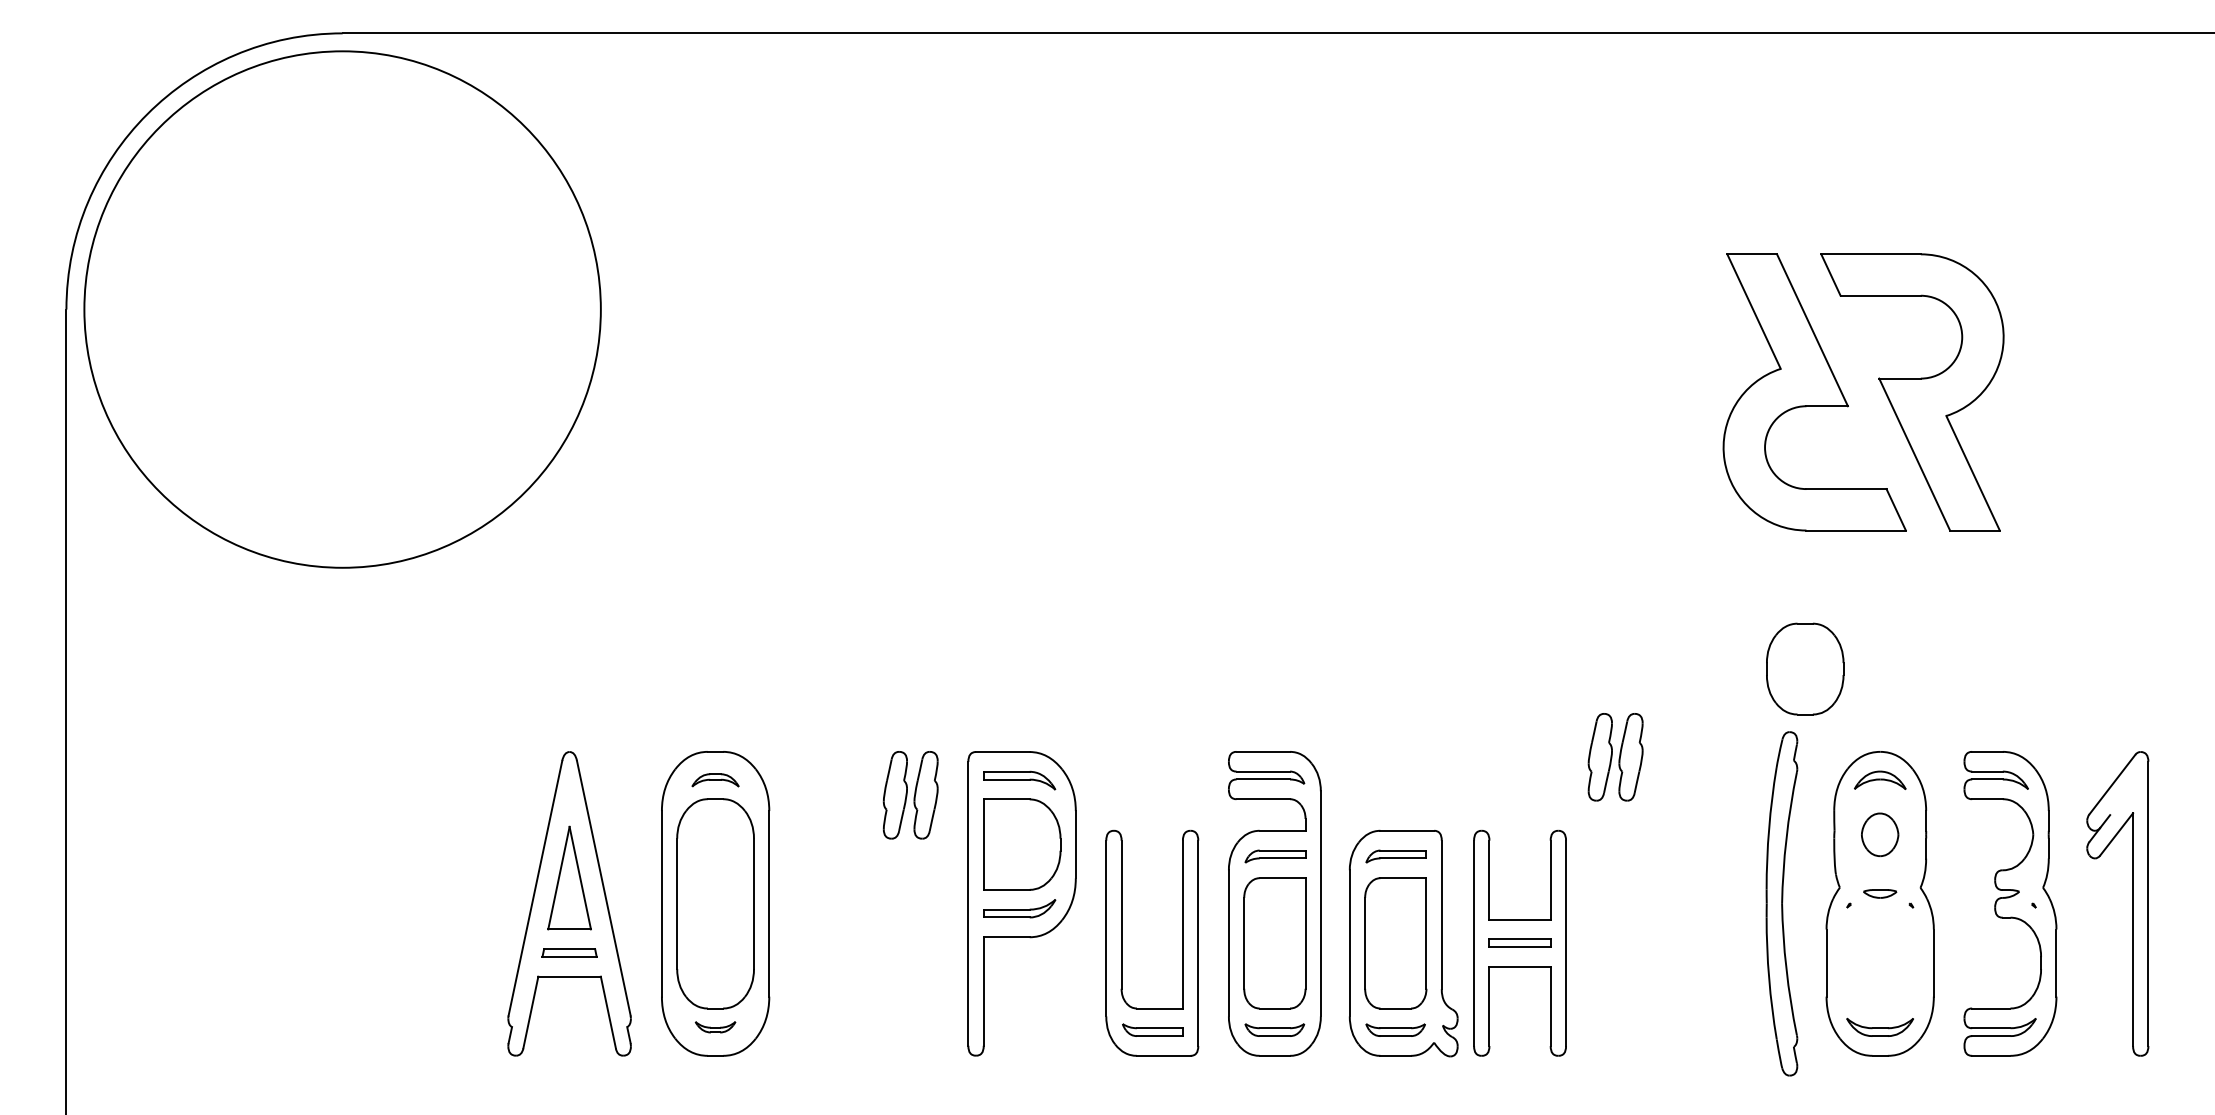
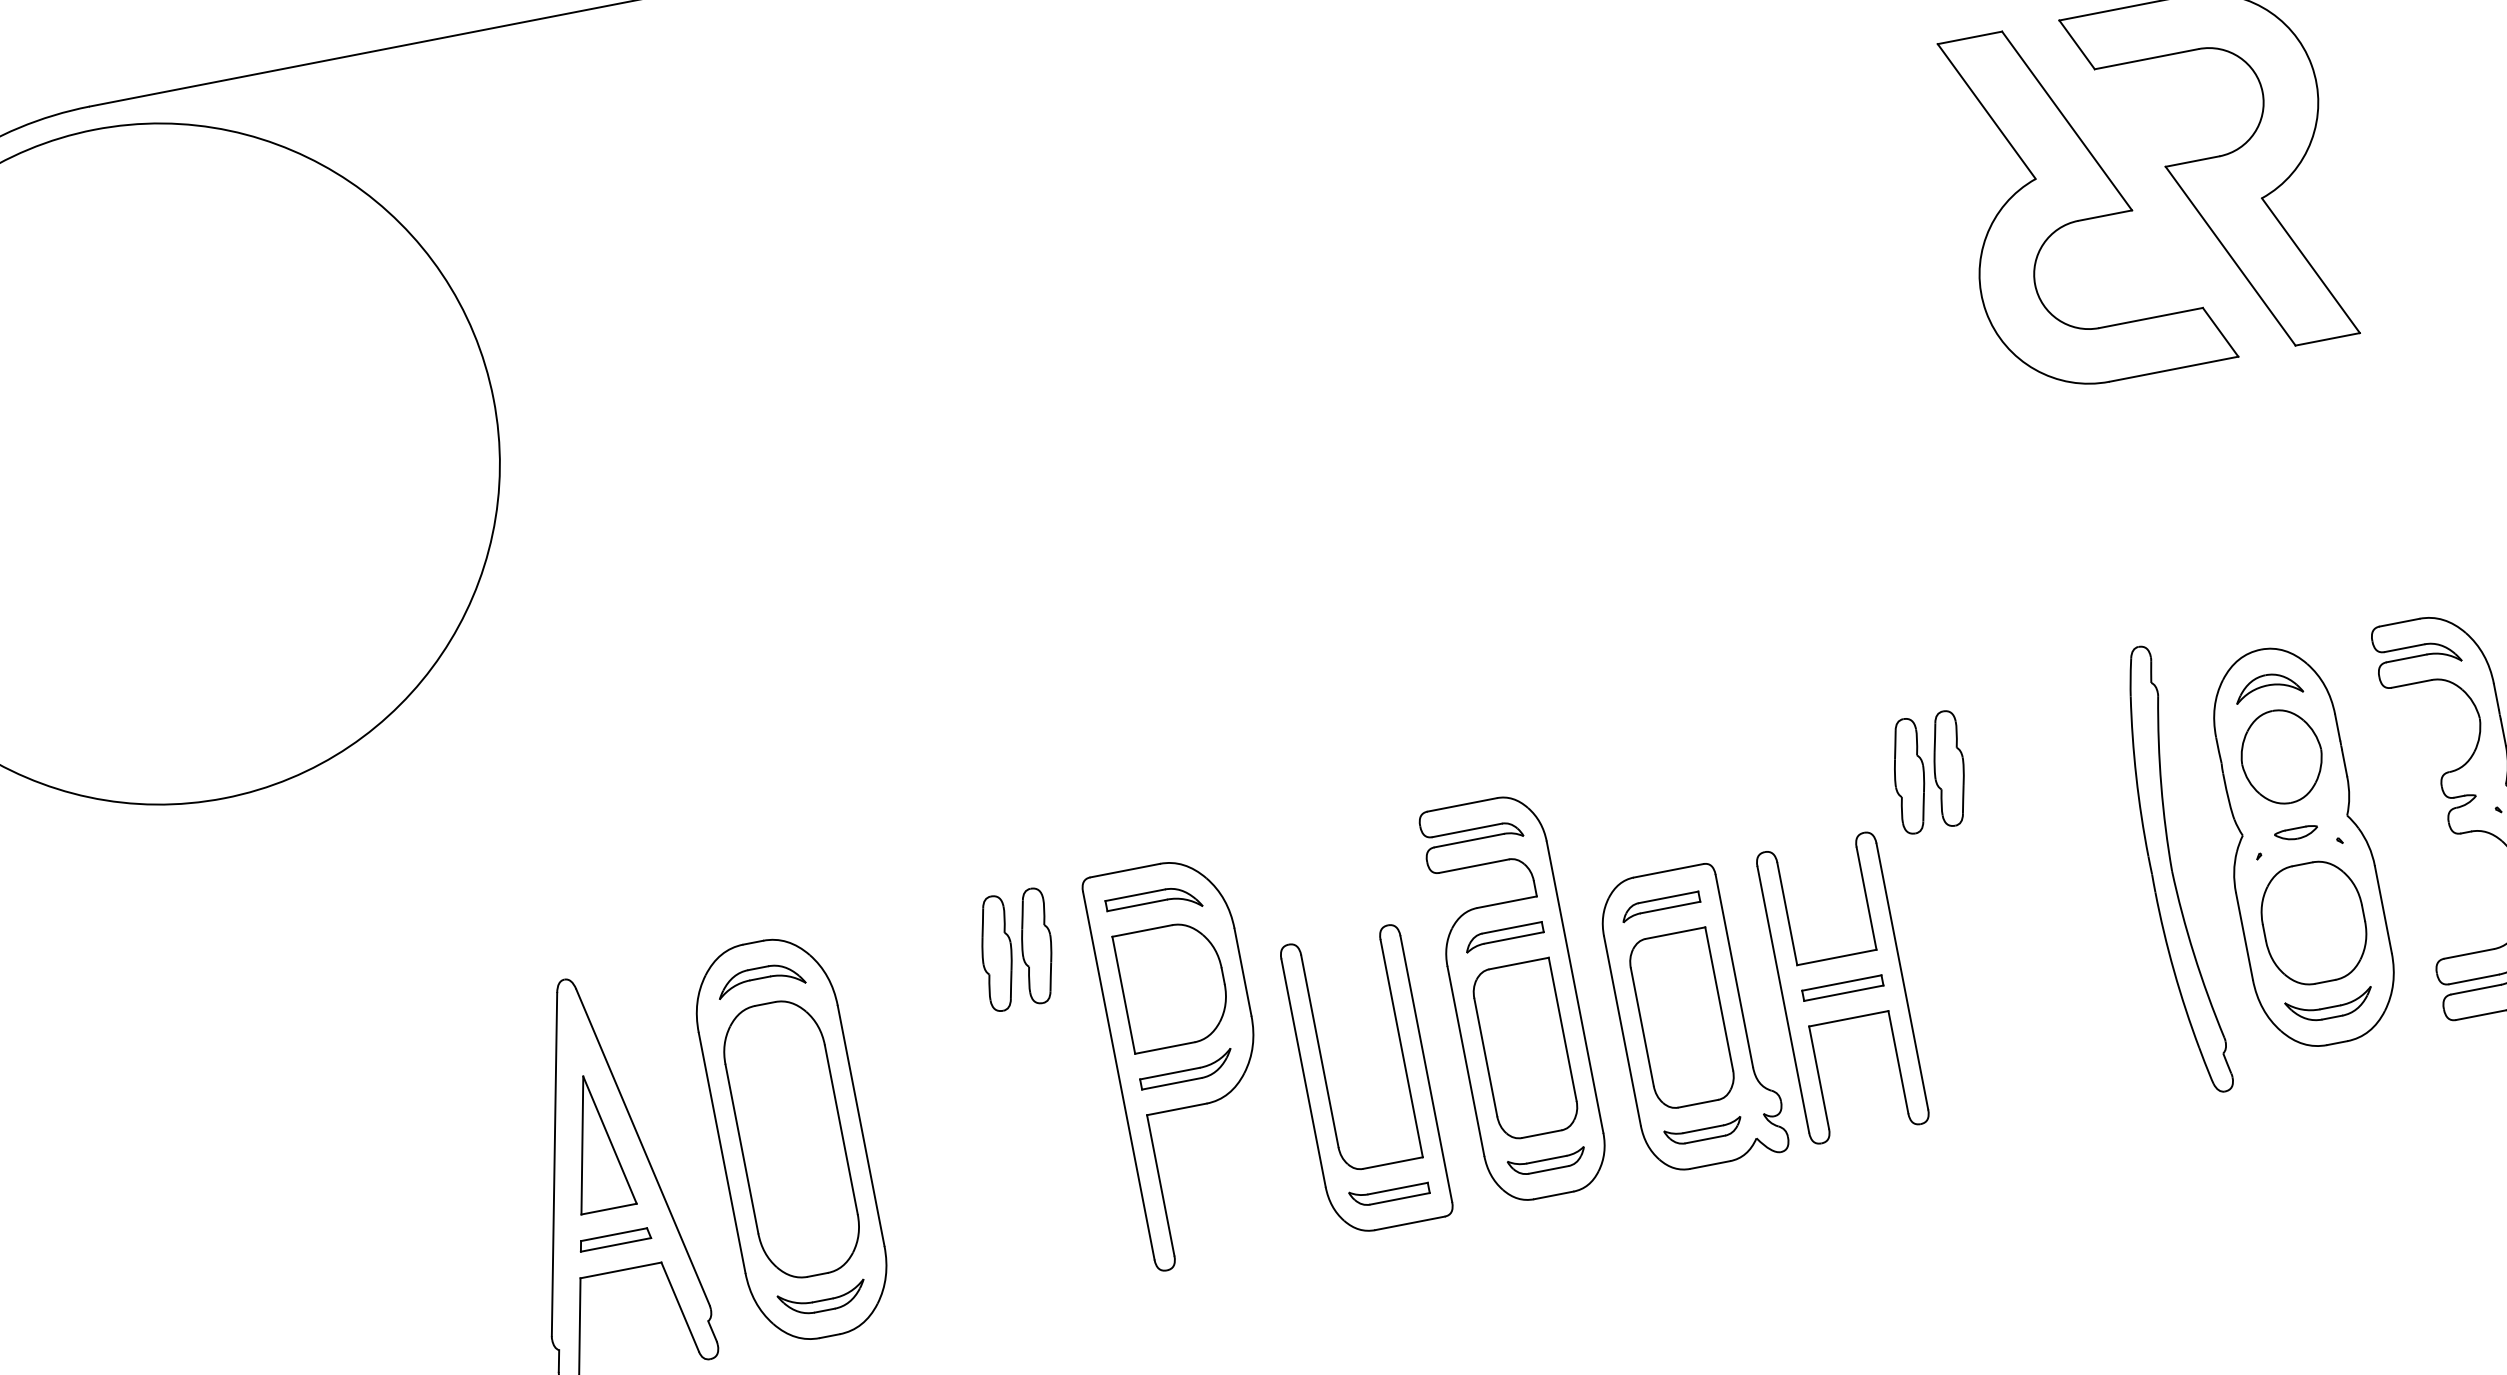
part: (1805, 668) -> (2314, 922), moved
part: (1615, 757) -> (1929, 772), moved
part: (715, 780) -> (760, 979), size x1.43
part: (1879, 834) -> (2280, 756), size x1.67
part: (715, 1026) -> (822, 1298), size x1.67

